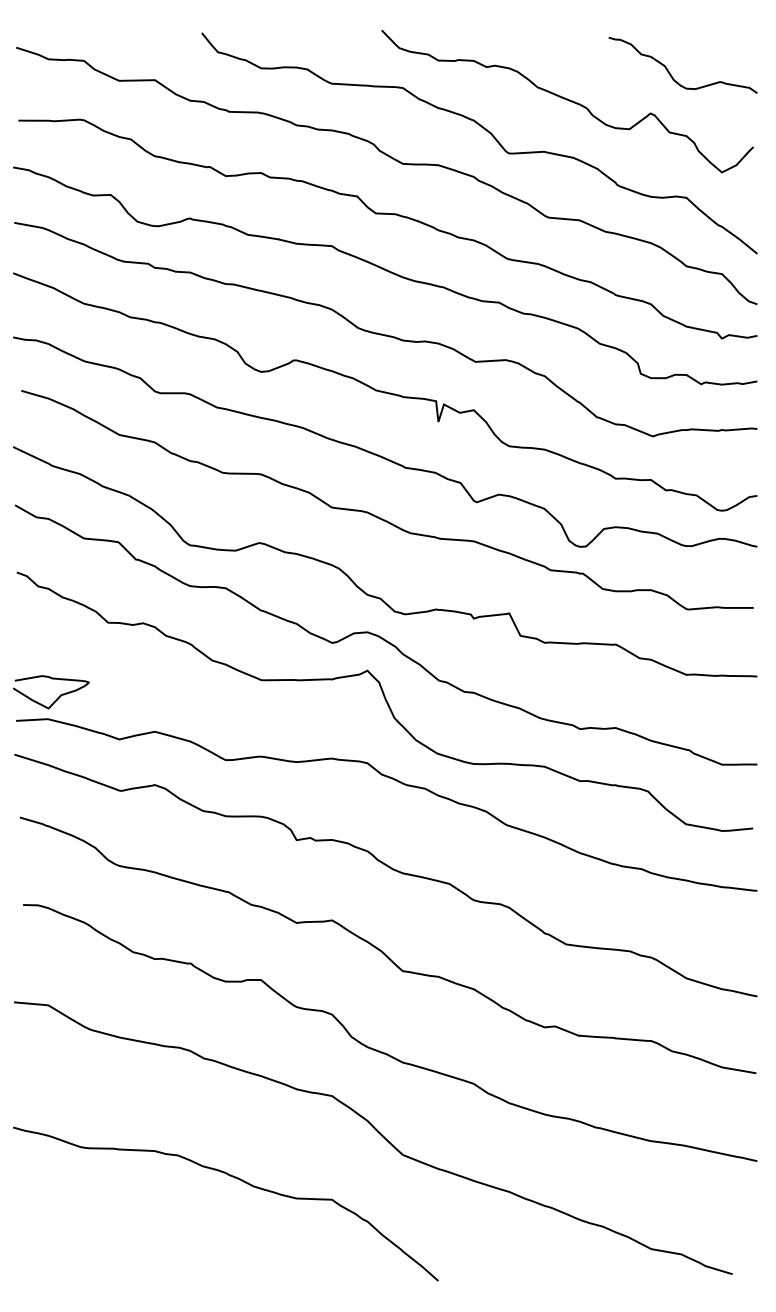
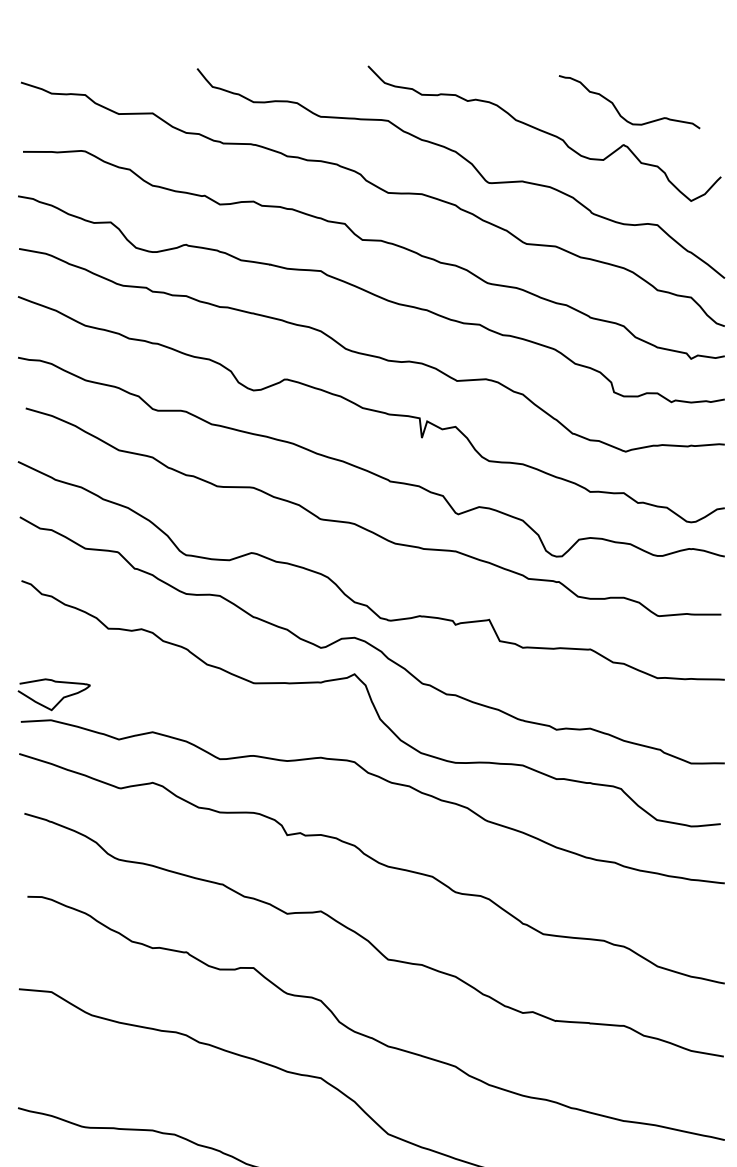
curve: (669, 71) -> (616, 108), moved

